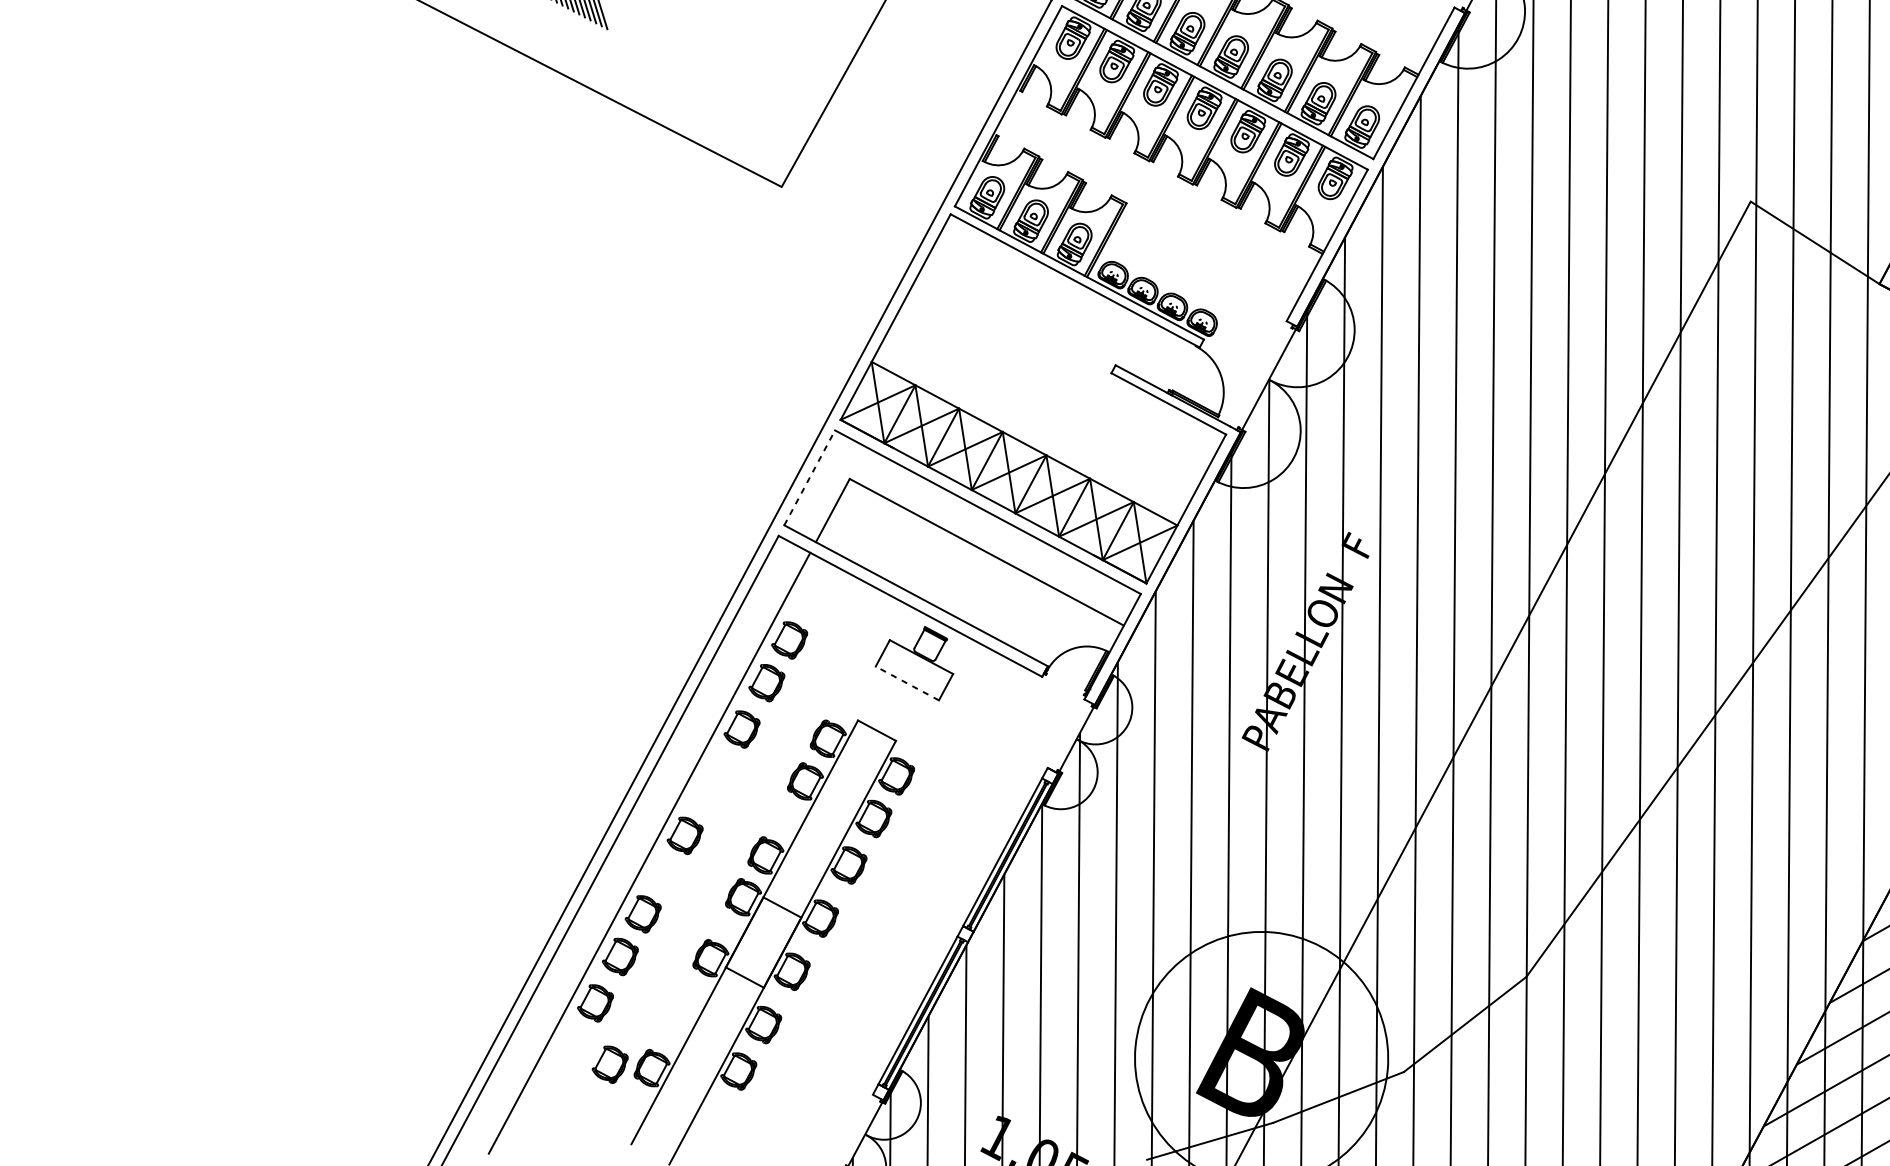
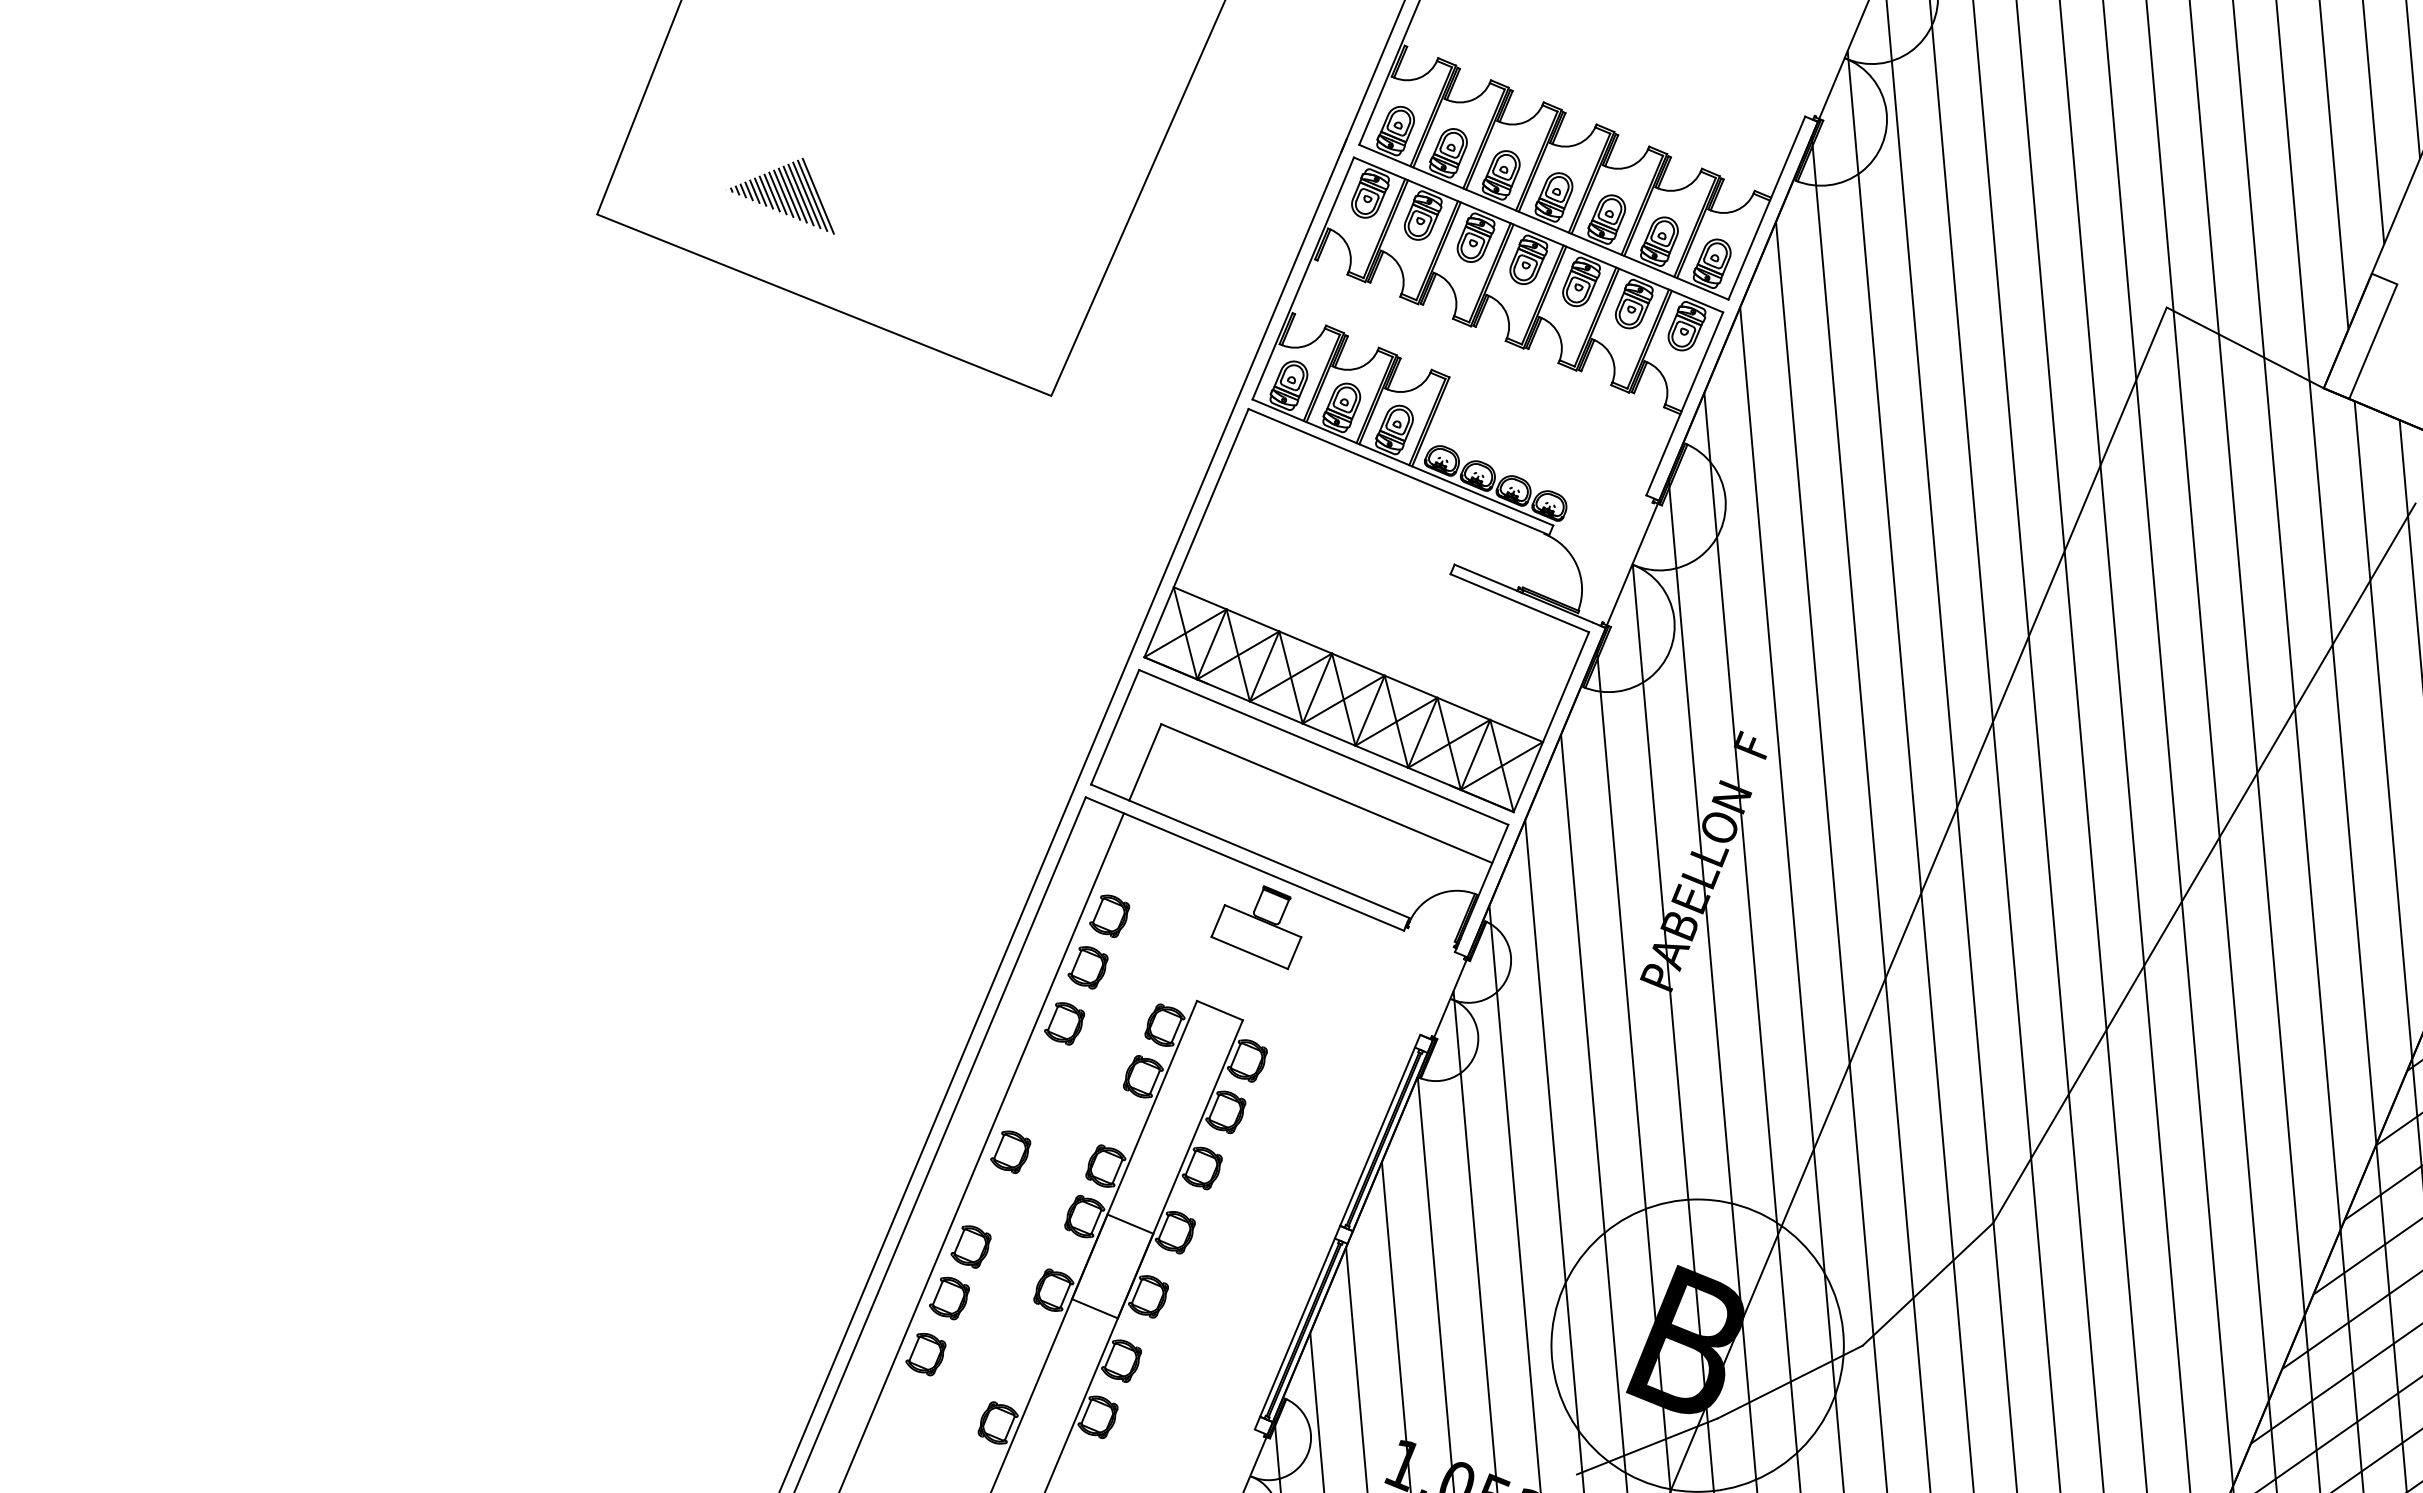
line: (810, 477) -> (1115, 726), dashed -> solid
line: (907, 683) -> (1249, 952), dashed -> solid
part: (610, 1064) -> (949, 1423), removed

